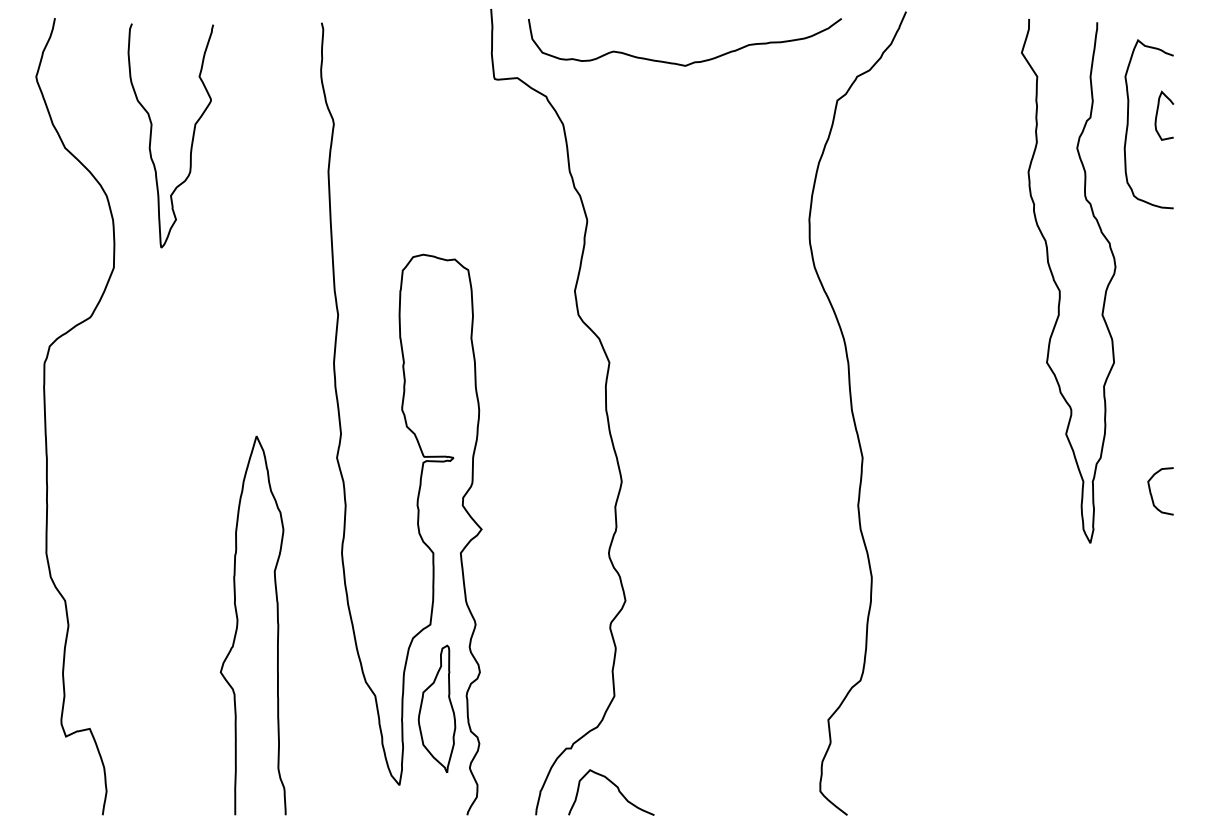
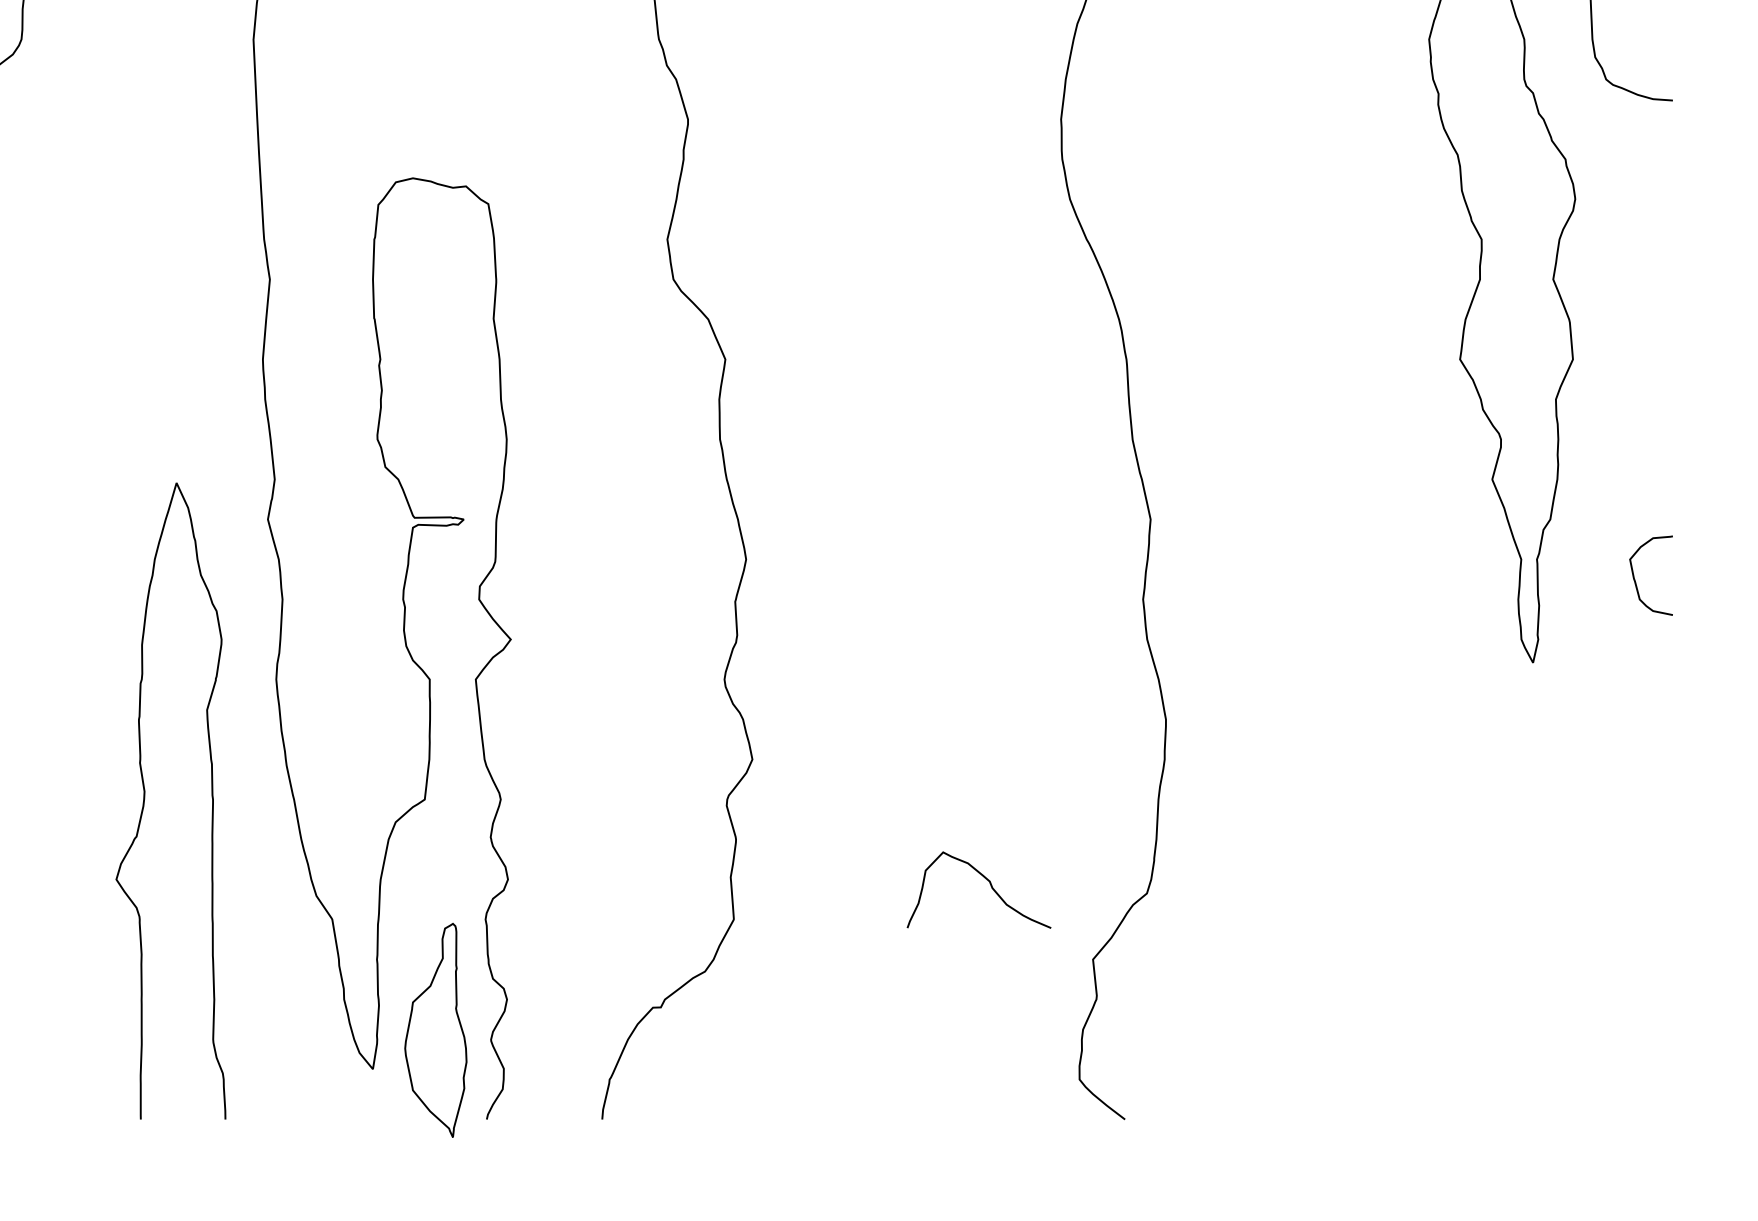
curve: (238, 625) -> (146, 800), moved
part: (436, 708) -> (435, 1029), moved
curve: (617, 789) -> (989, 884), moved

